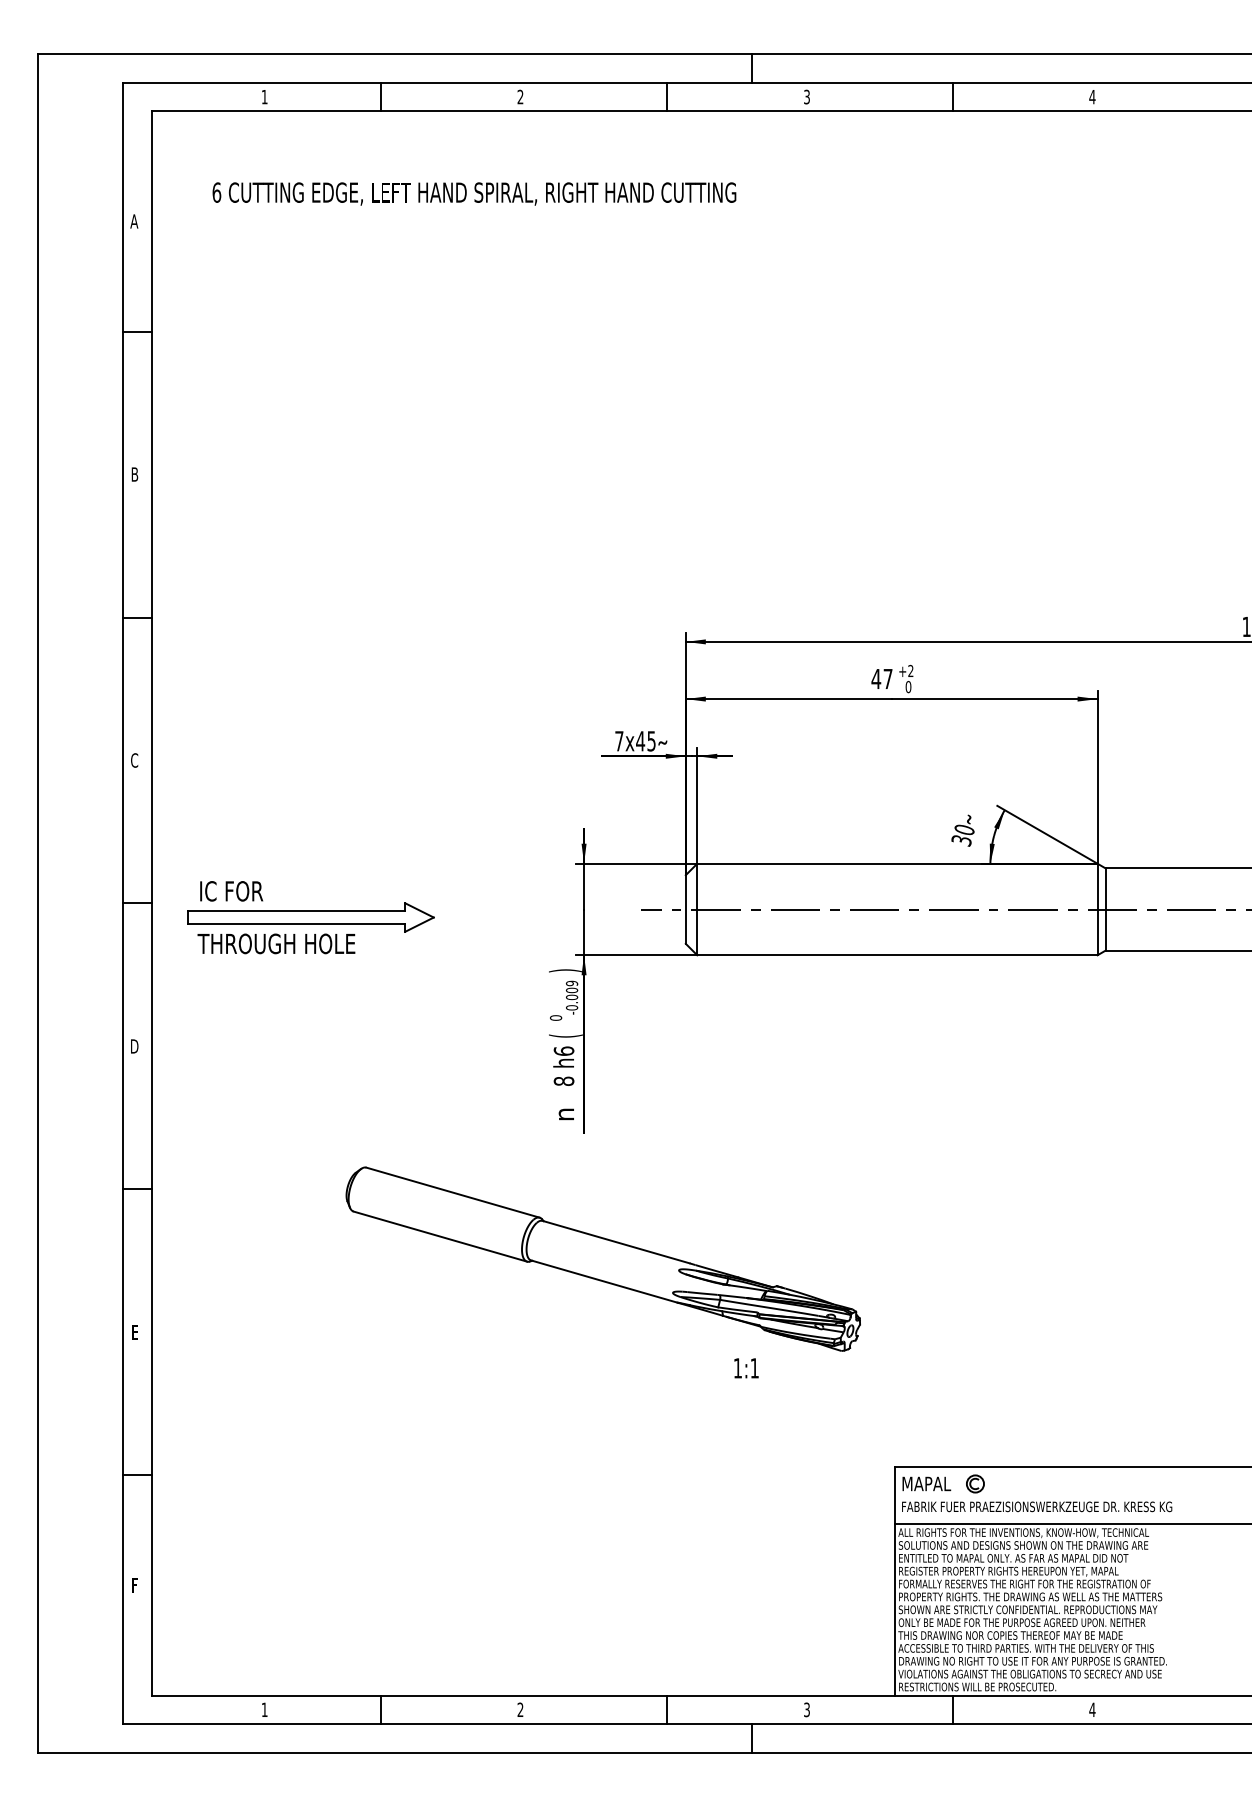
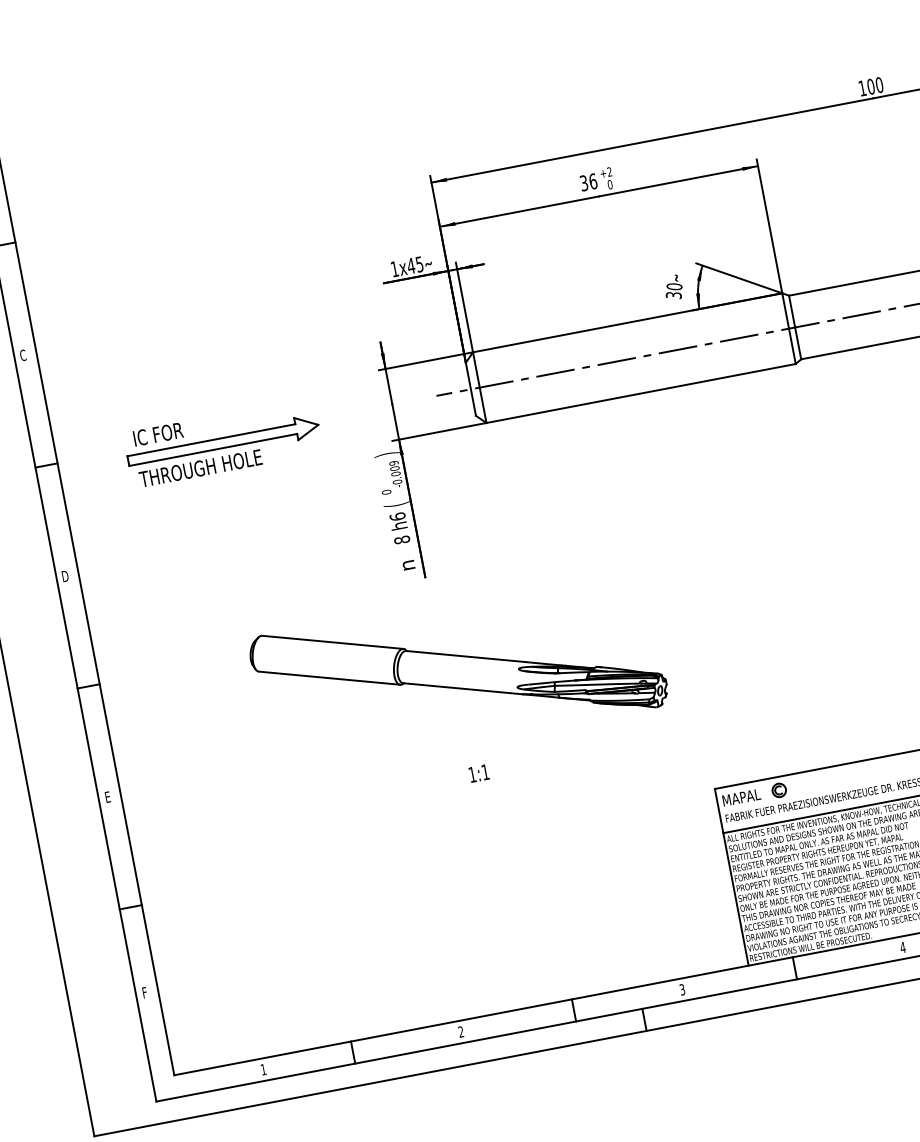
text: (881, 678) -> (588, 182), 47 -> 36
text: (619, 741) -> (394, 269), 7x45 -> 1x45
part: (310, 917) -> (223, 443), moved
text: (746, 1368) -> (479, 773), moved

